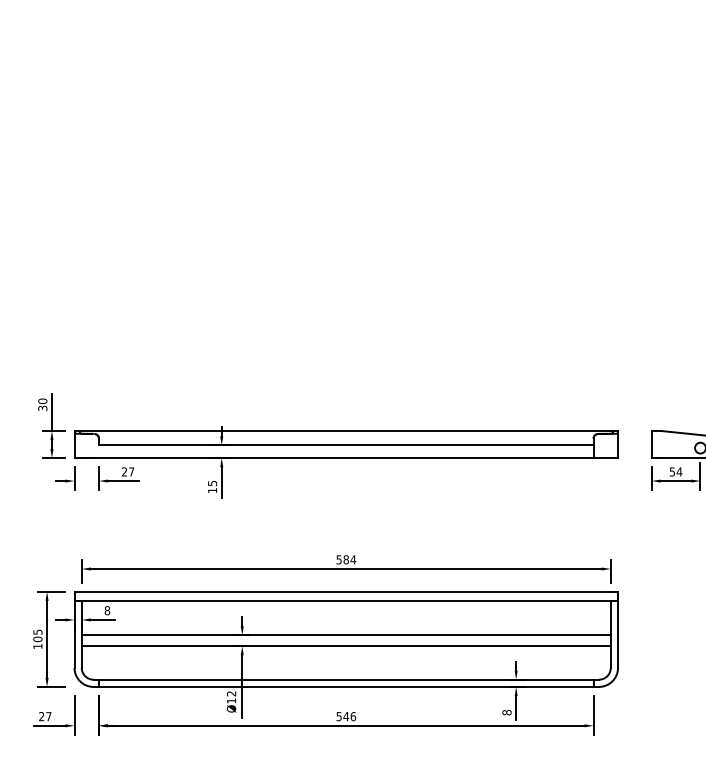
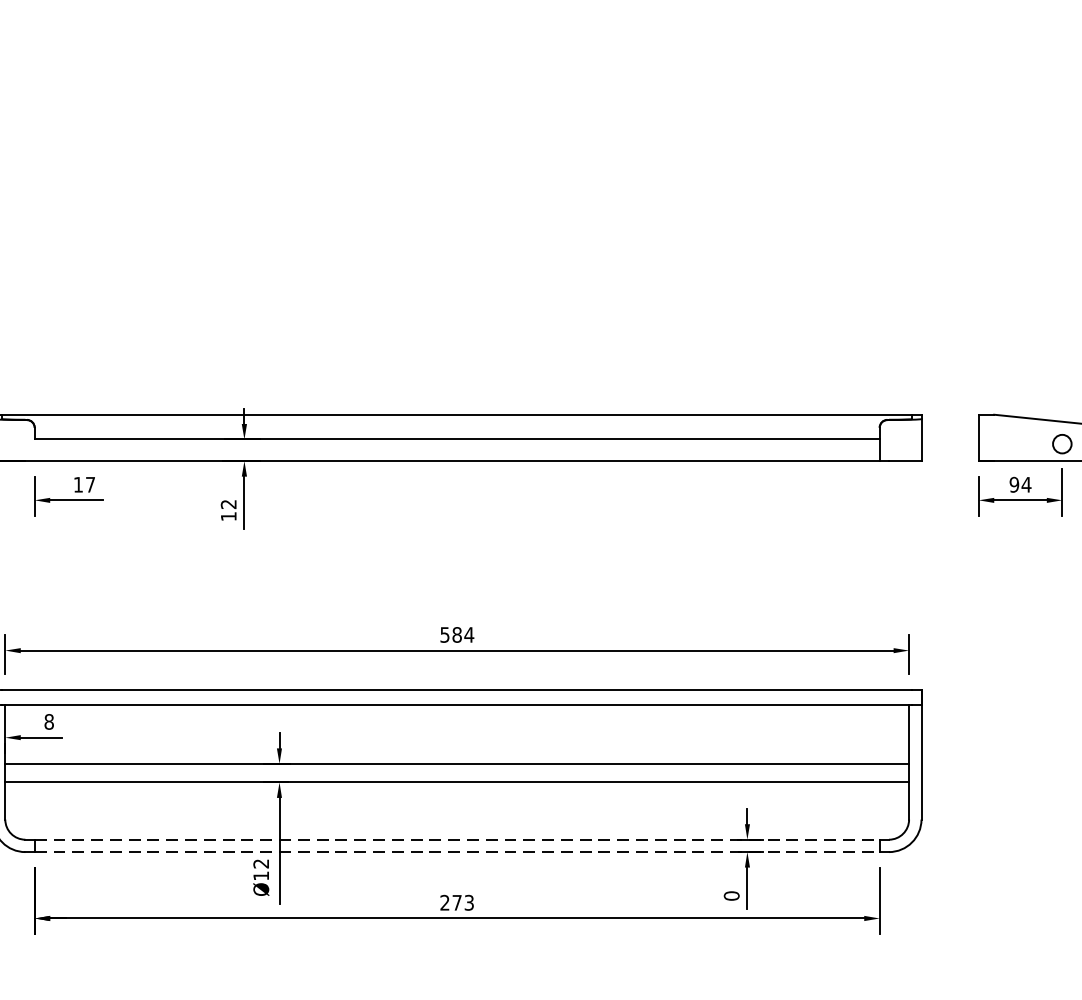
text: (124, 471) -> (78, 484), 27 -> 17
text: (672, 471) -> (1014, 484), 54 -> 94
text: (212, 483) -> (228, 504), 15 -> 12
line: (346, 679) -> (457, 839), solid -> dashed
line: (346, 686) -> (457, 851), solid -> dashed
text: (506, 712) -> (730, 895), 8 -> 0
text: (346, 716) -> (457, 902), 546 -> 273

